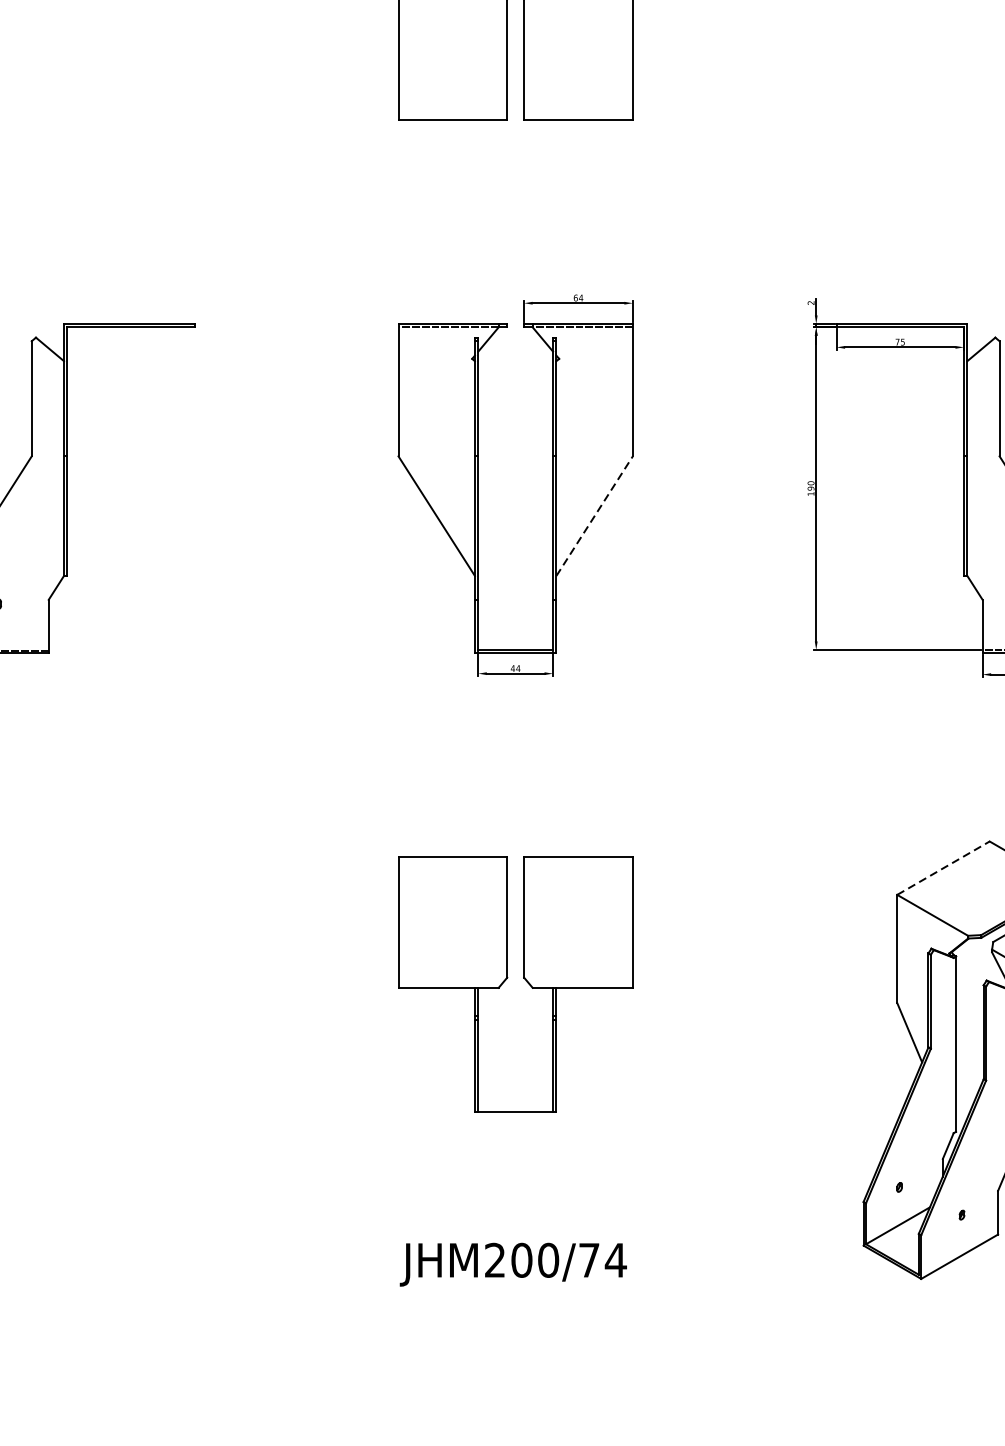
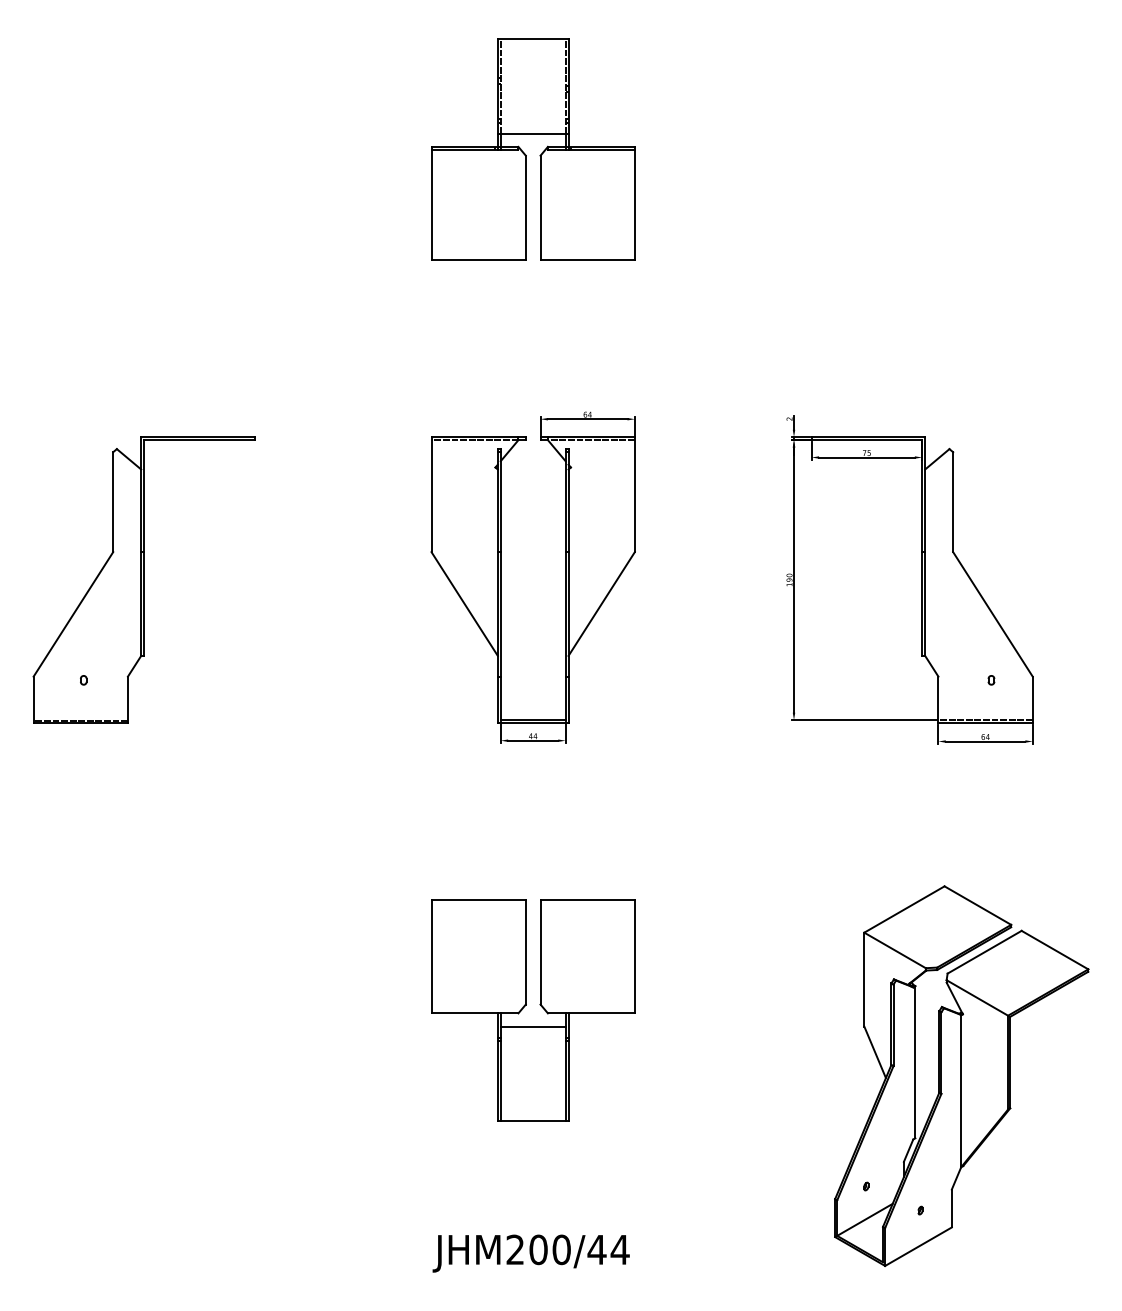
line: (594, 516) -> (601, 604), dashed -> solid
line: (943, 868) -> (904, 909), dashed -> solid
line: (514, 1002) -> (532, 1026), added
text: (588, 1259) -> (596, 1249), JHM200/74 -> JHM200/44

